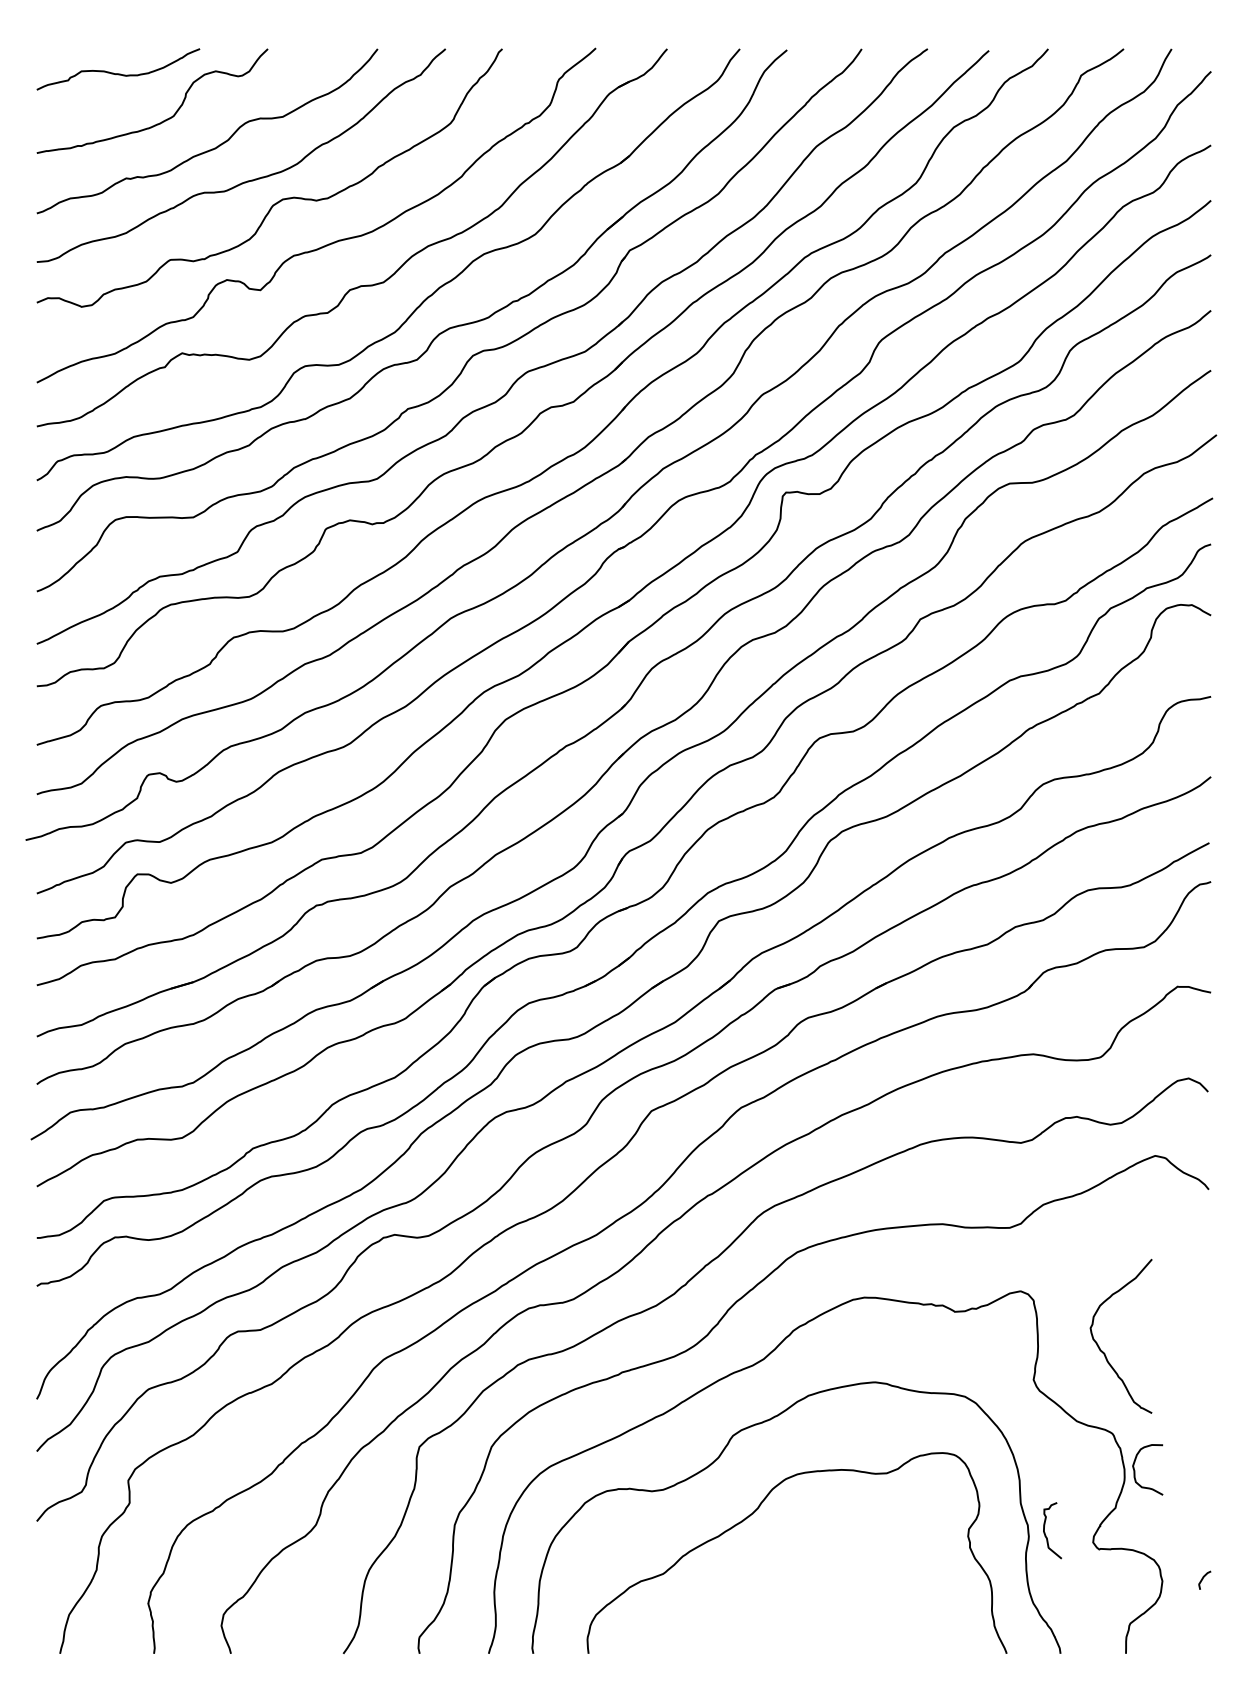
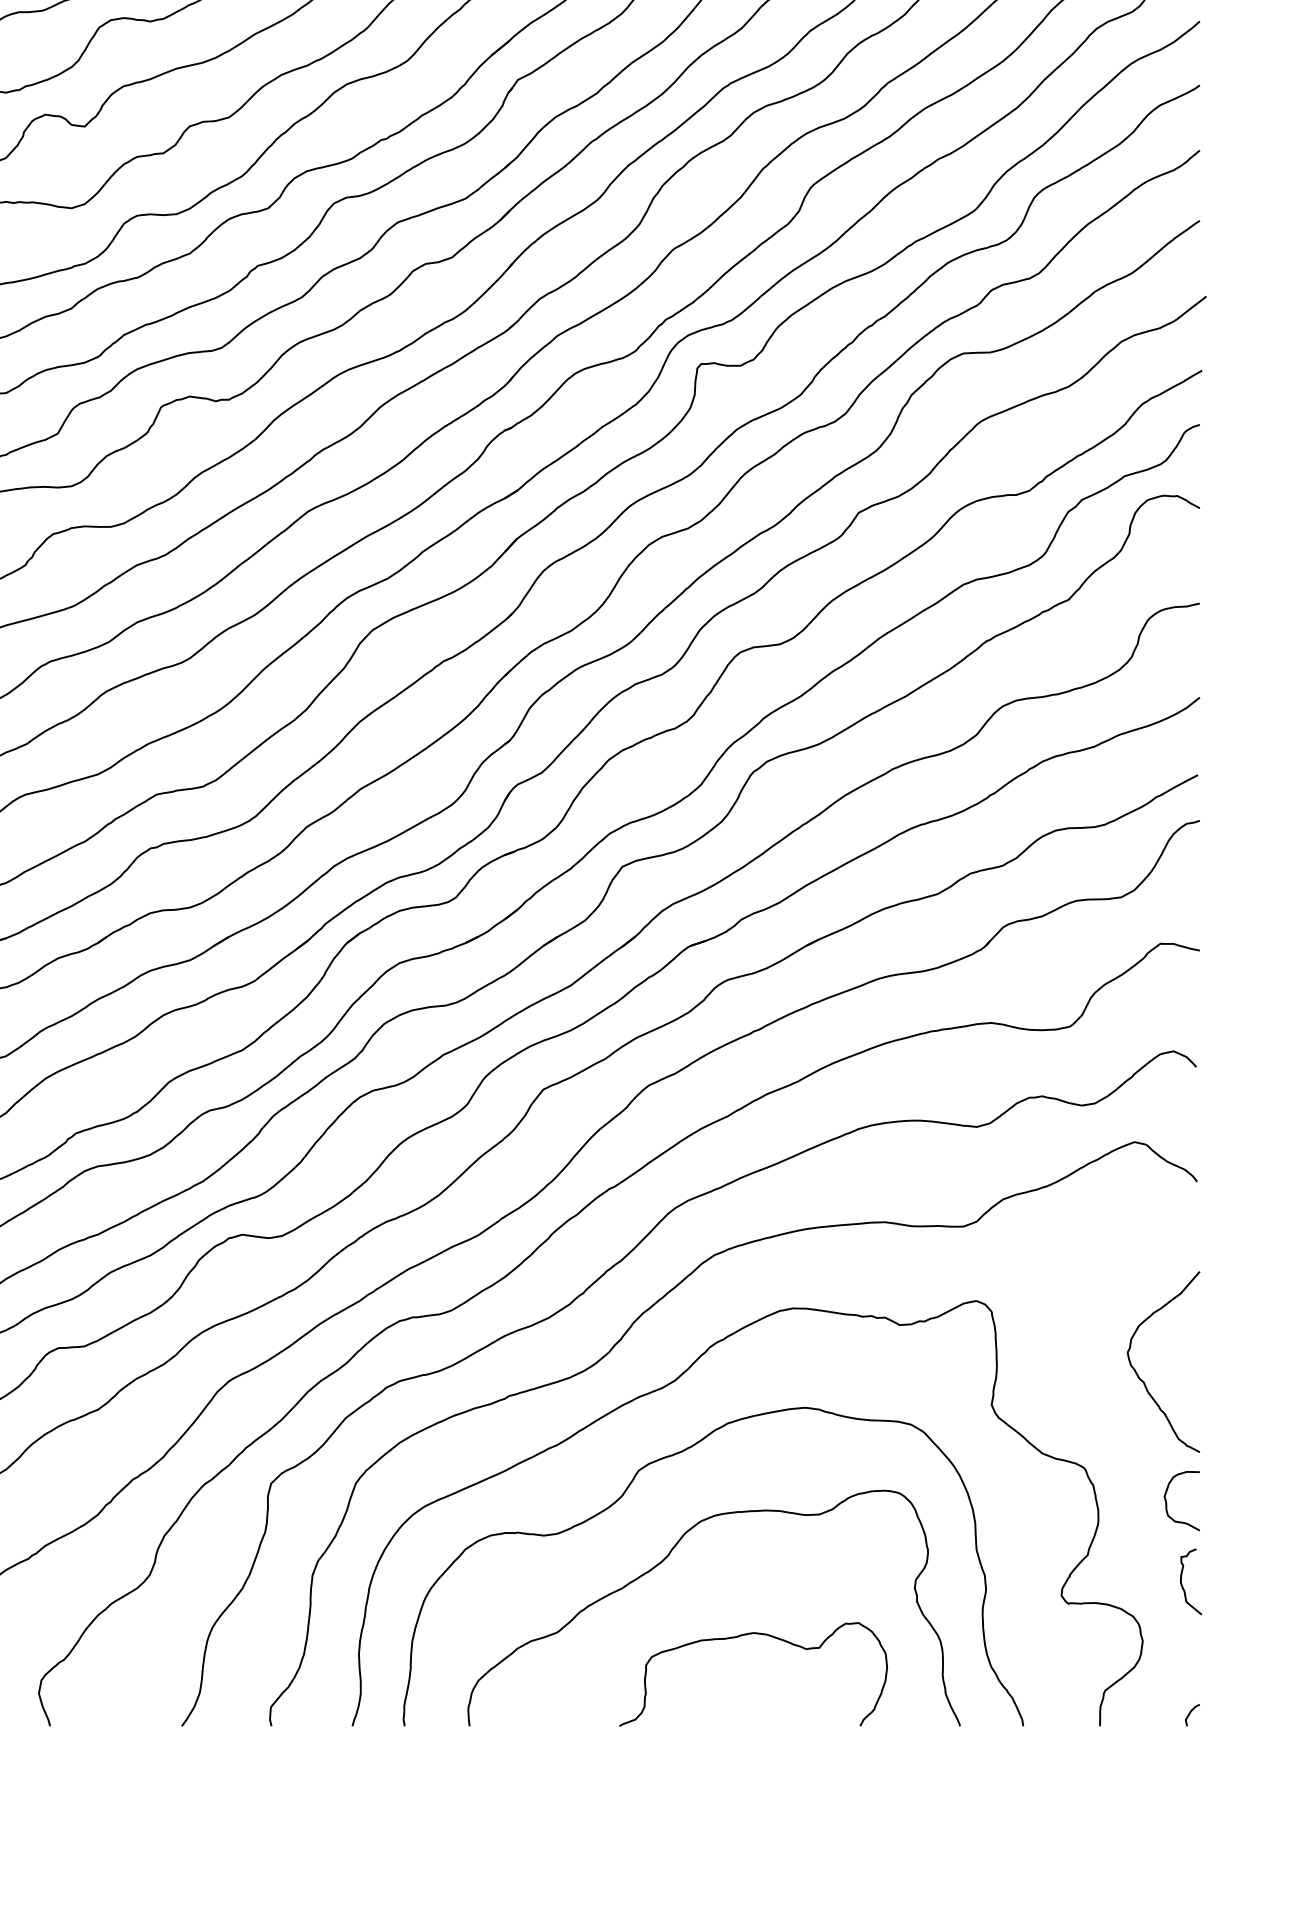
curve: (1103, 1351) -> (1142, 1379), moved
curve: (1135, 1470) -> (1167, 1501), moved
curve: (1045, 1532) -> (1182, 1583), moved
curve: (825, 1576) -> (747, 1635), added
curve: (1203, 1579) -> (1190, 1714), moved

